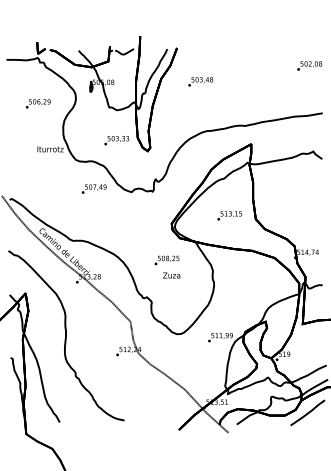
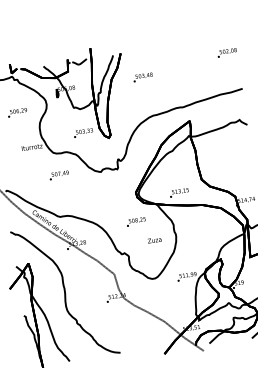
text: (93, 188) -> (58, 175), moved
text: (229, 215) -> (179, 192), moved
text: (171, 275) -> (154, 240), moved

